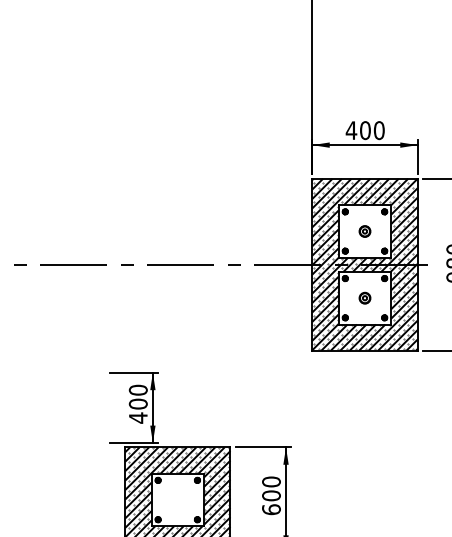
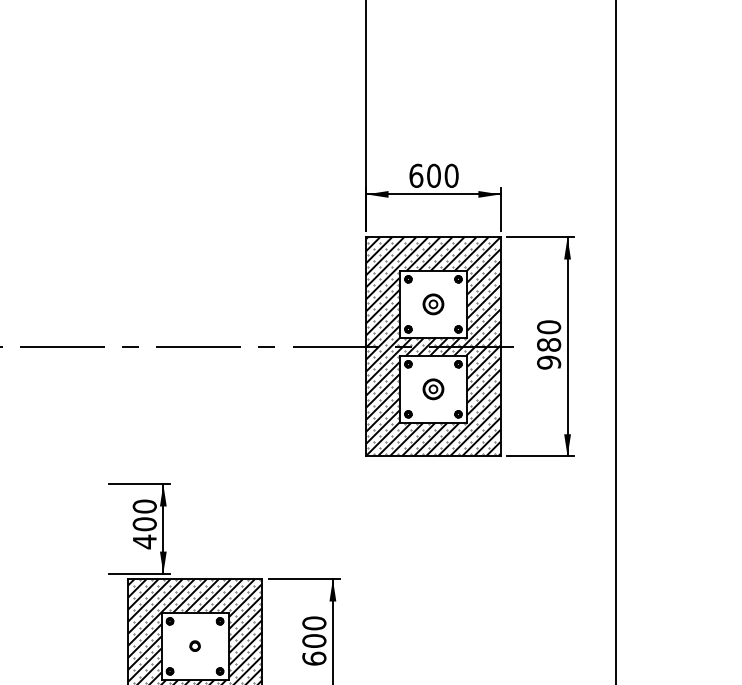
text: (350, 130) -> (415, 175), 400 -> 600
part: (365, 231) -> (433, 304), size x1.43
part: (365, 298) -> (433, 389), size x1.43
part: (177, 499) -> (194, 645), added

